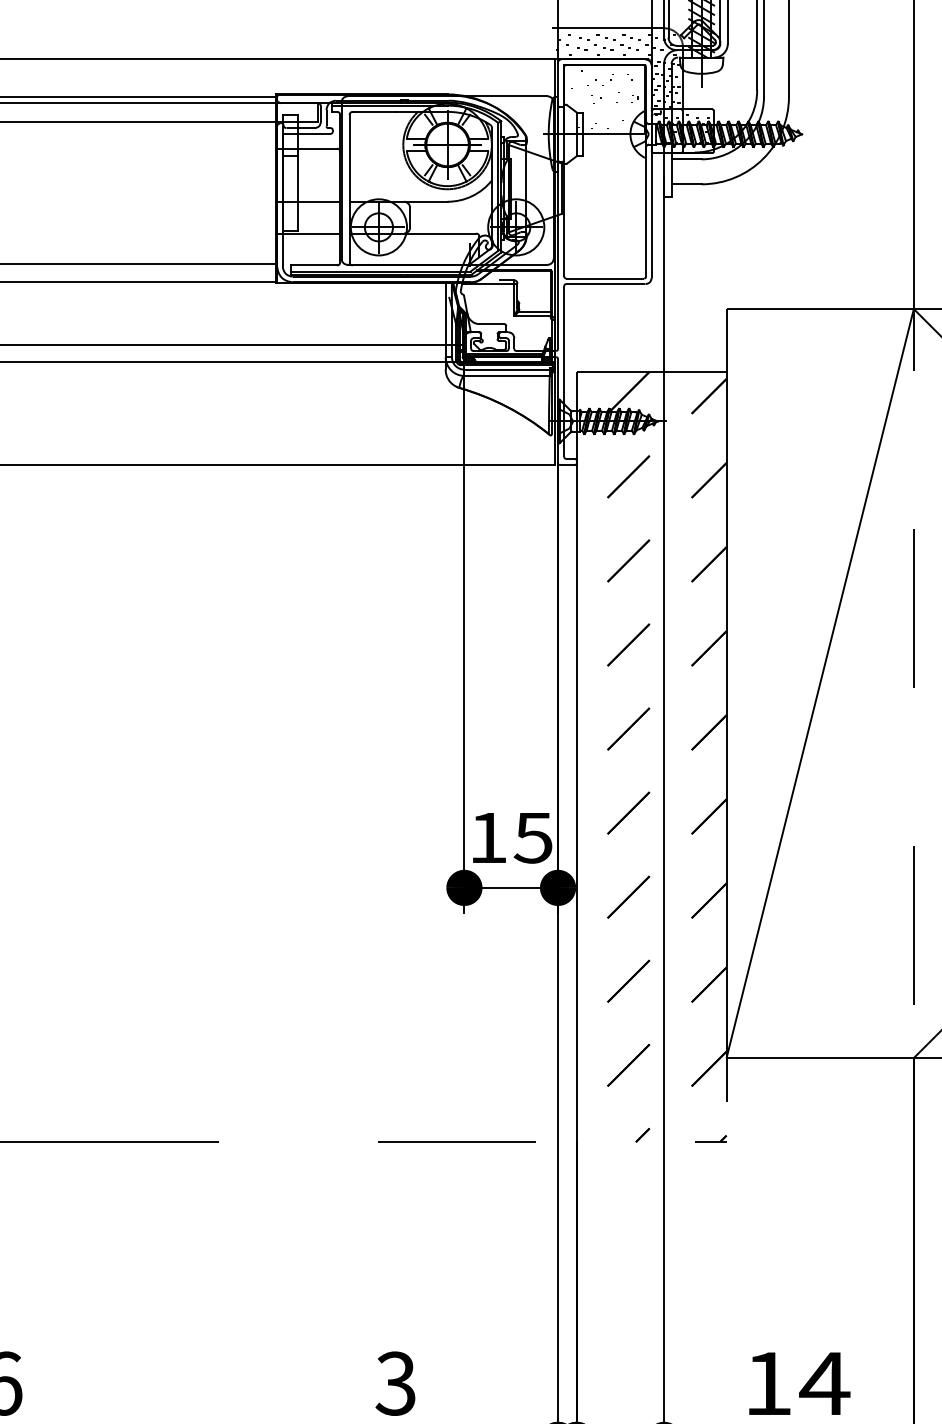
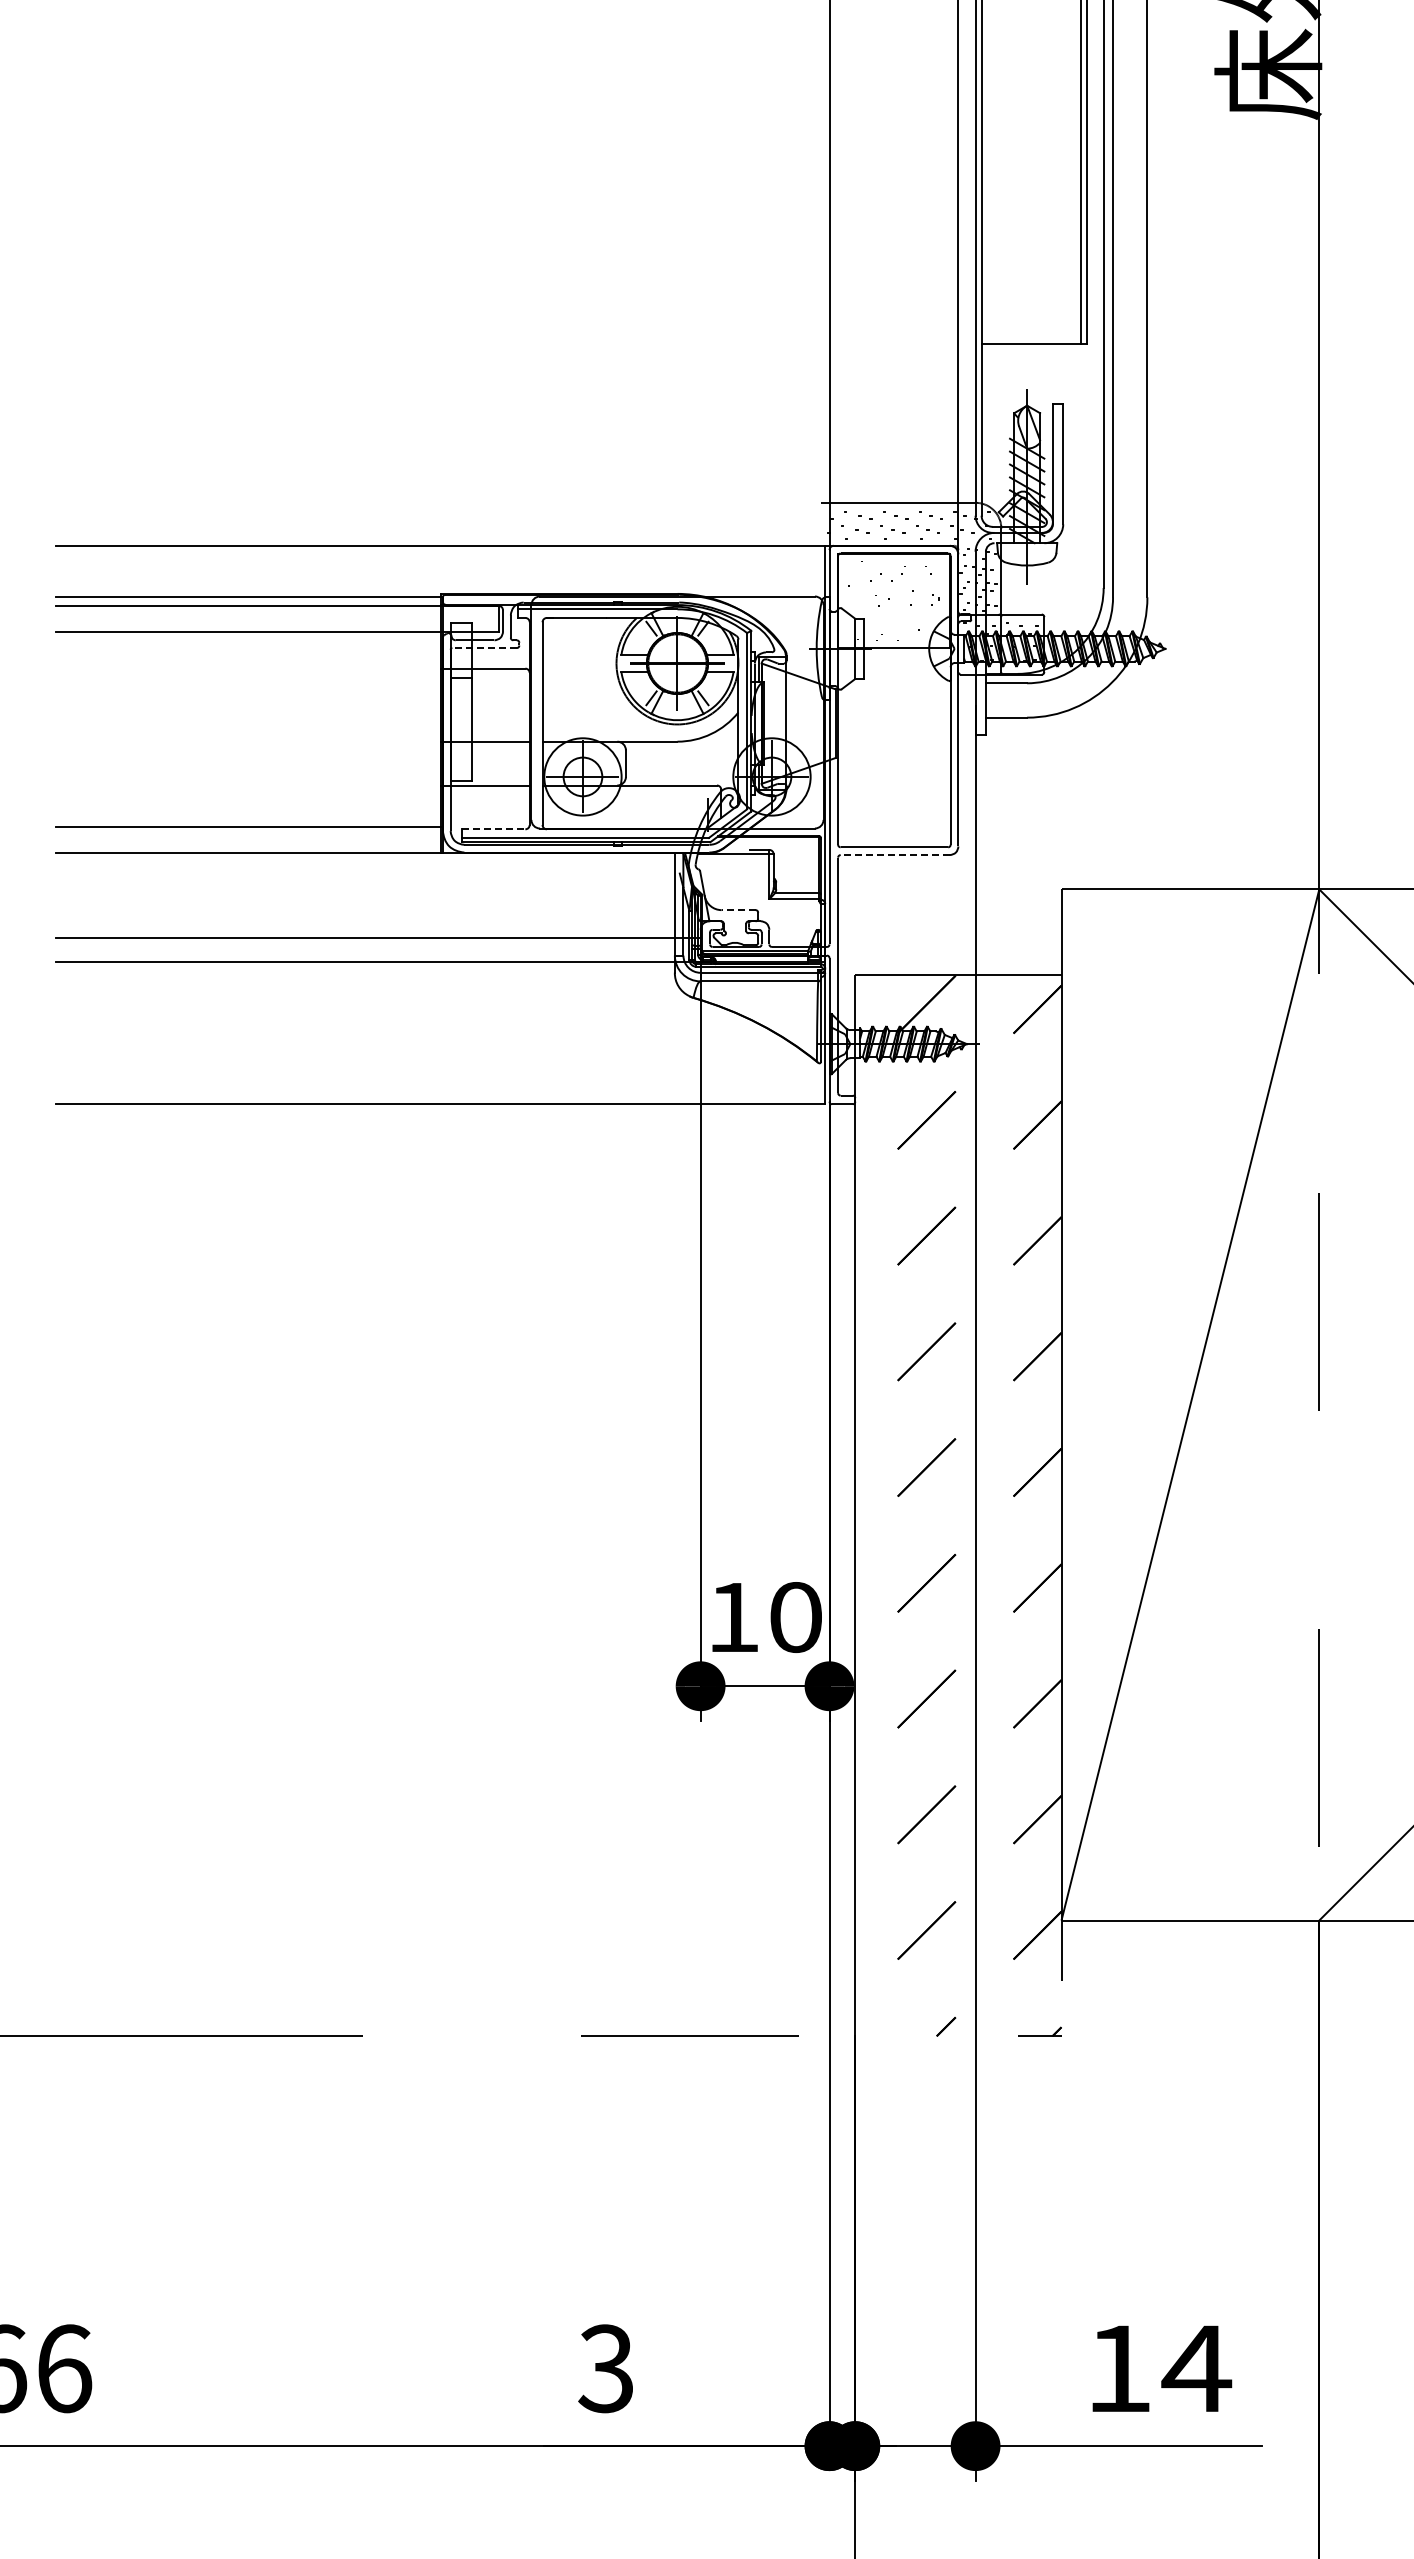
line: (307, 134) -> (484, 648), solid -> dashed
line: (313, 265) -> (493, 829), solid -> dashed
line: (605, 284) -> (895, 855), solid -> dashed
line: (491, 324) -> (738, 910), solid -> dashed
text: (532, 837) -> (794, 1617), 15 -> 10

